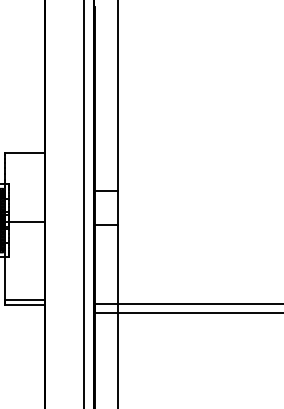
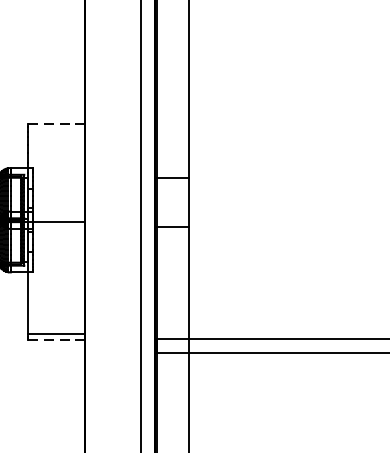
line: (25, 152) -> (56, 122), solid -> dashed
line: (25, 304) -> (56, 340), solid -> dashed

